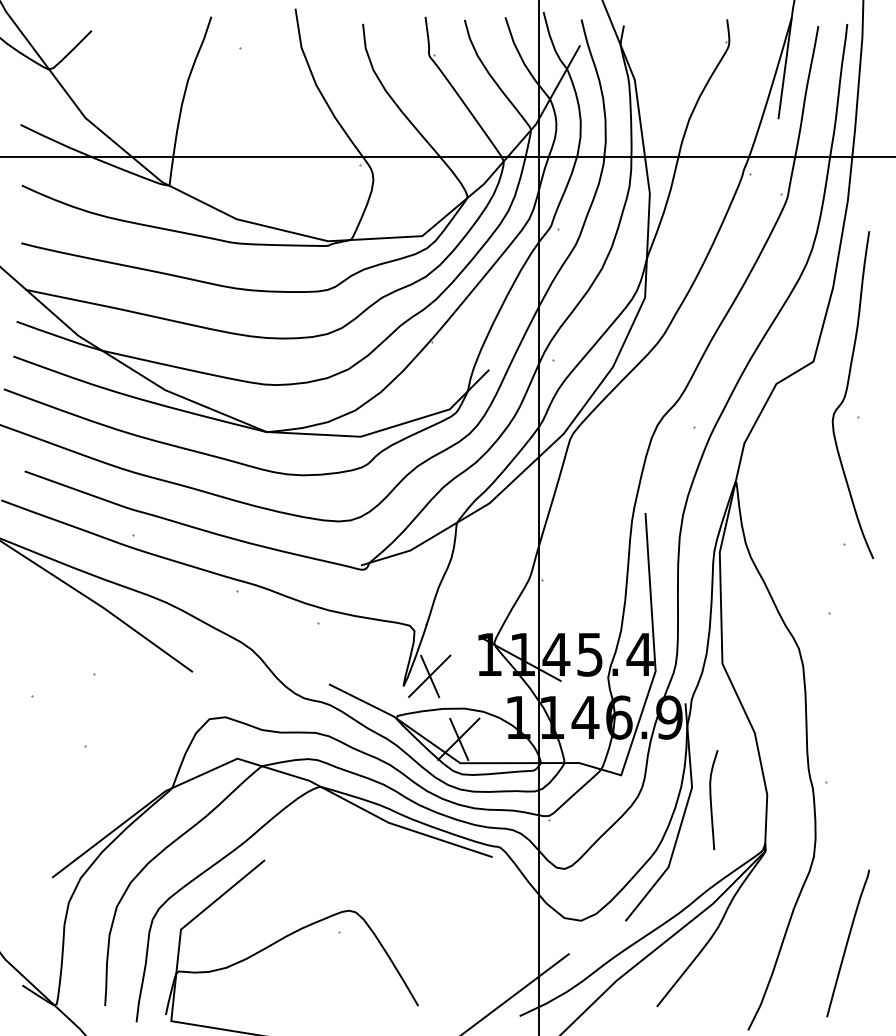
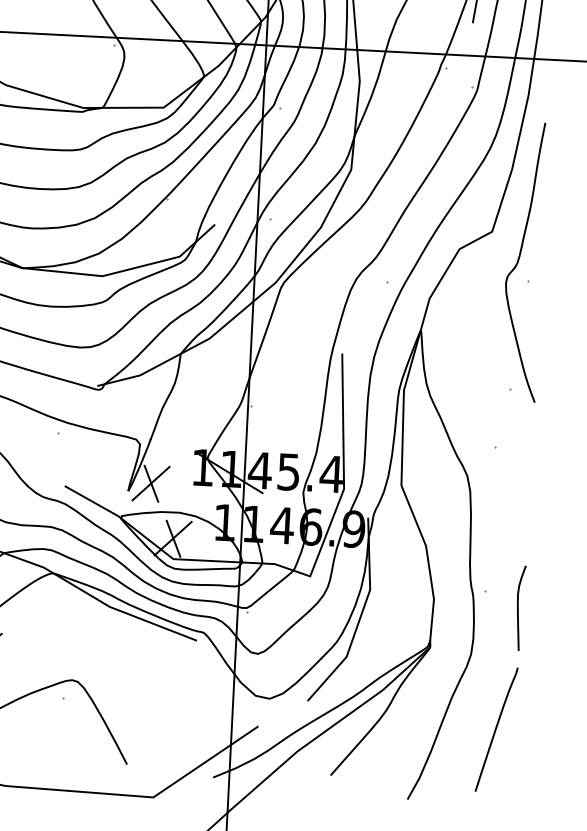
curve: (711, 800) -> (518, 608), moved

